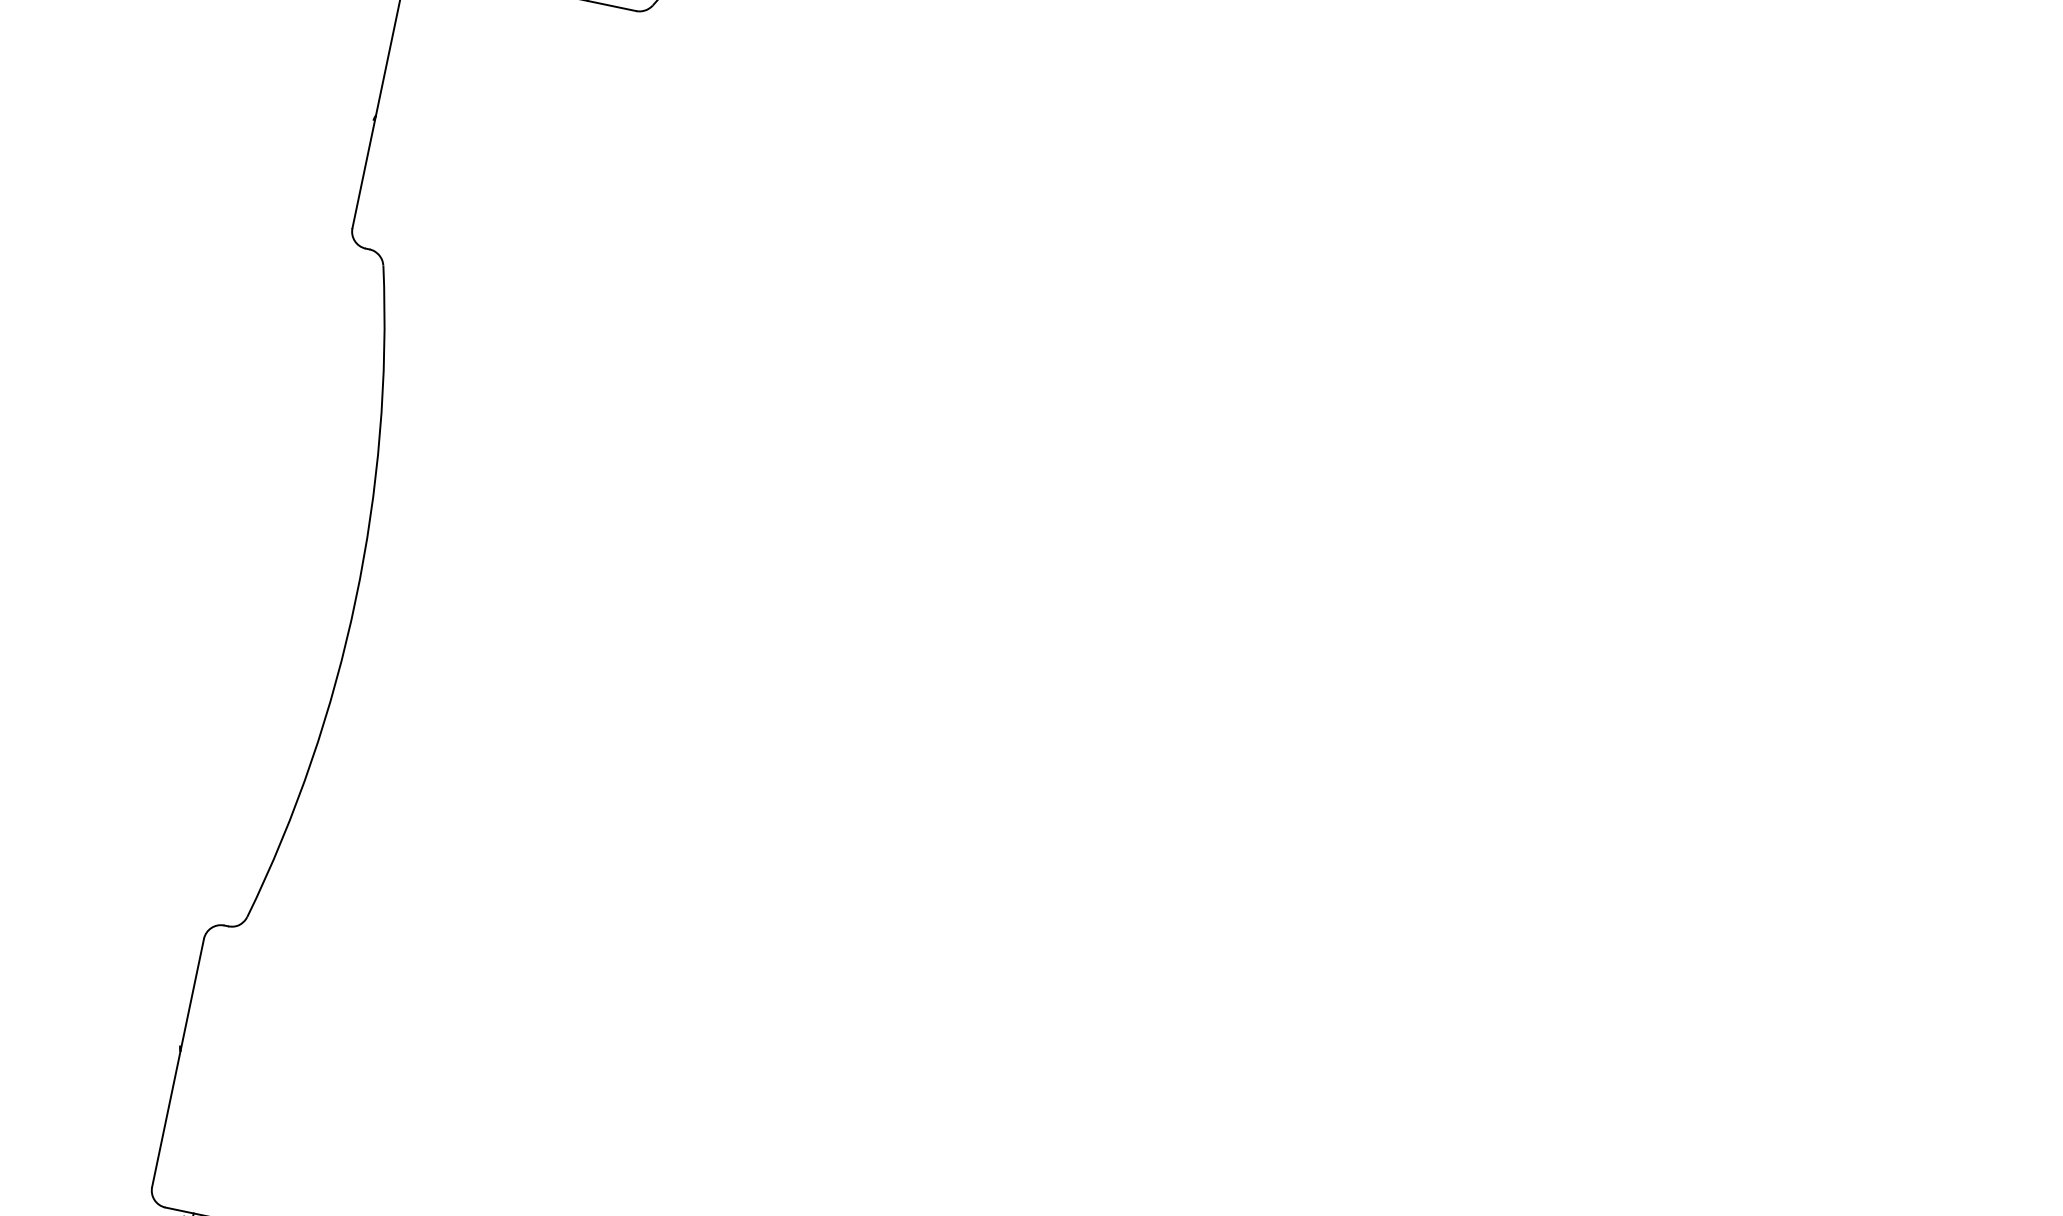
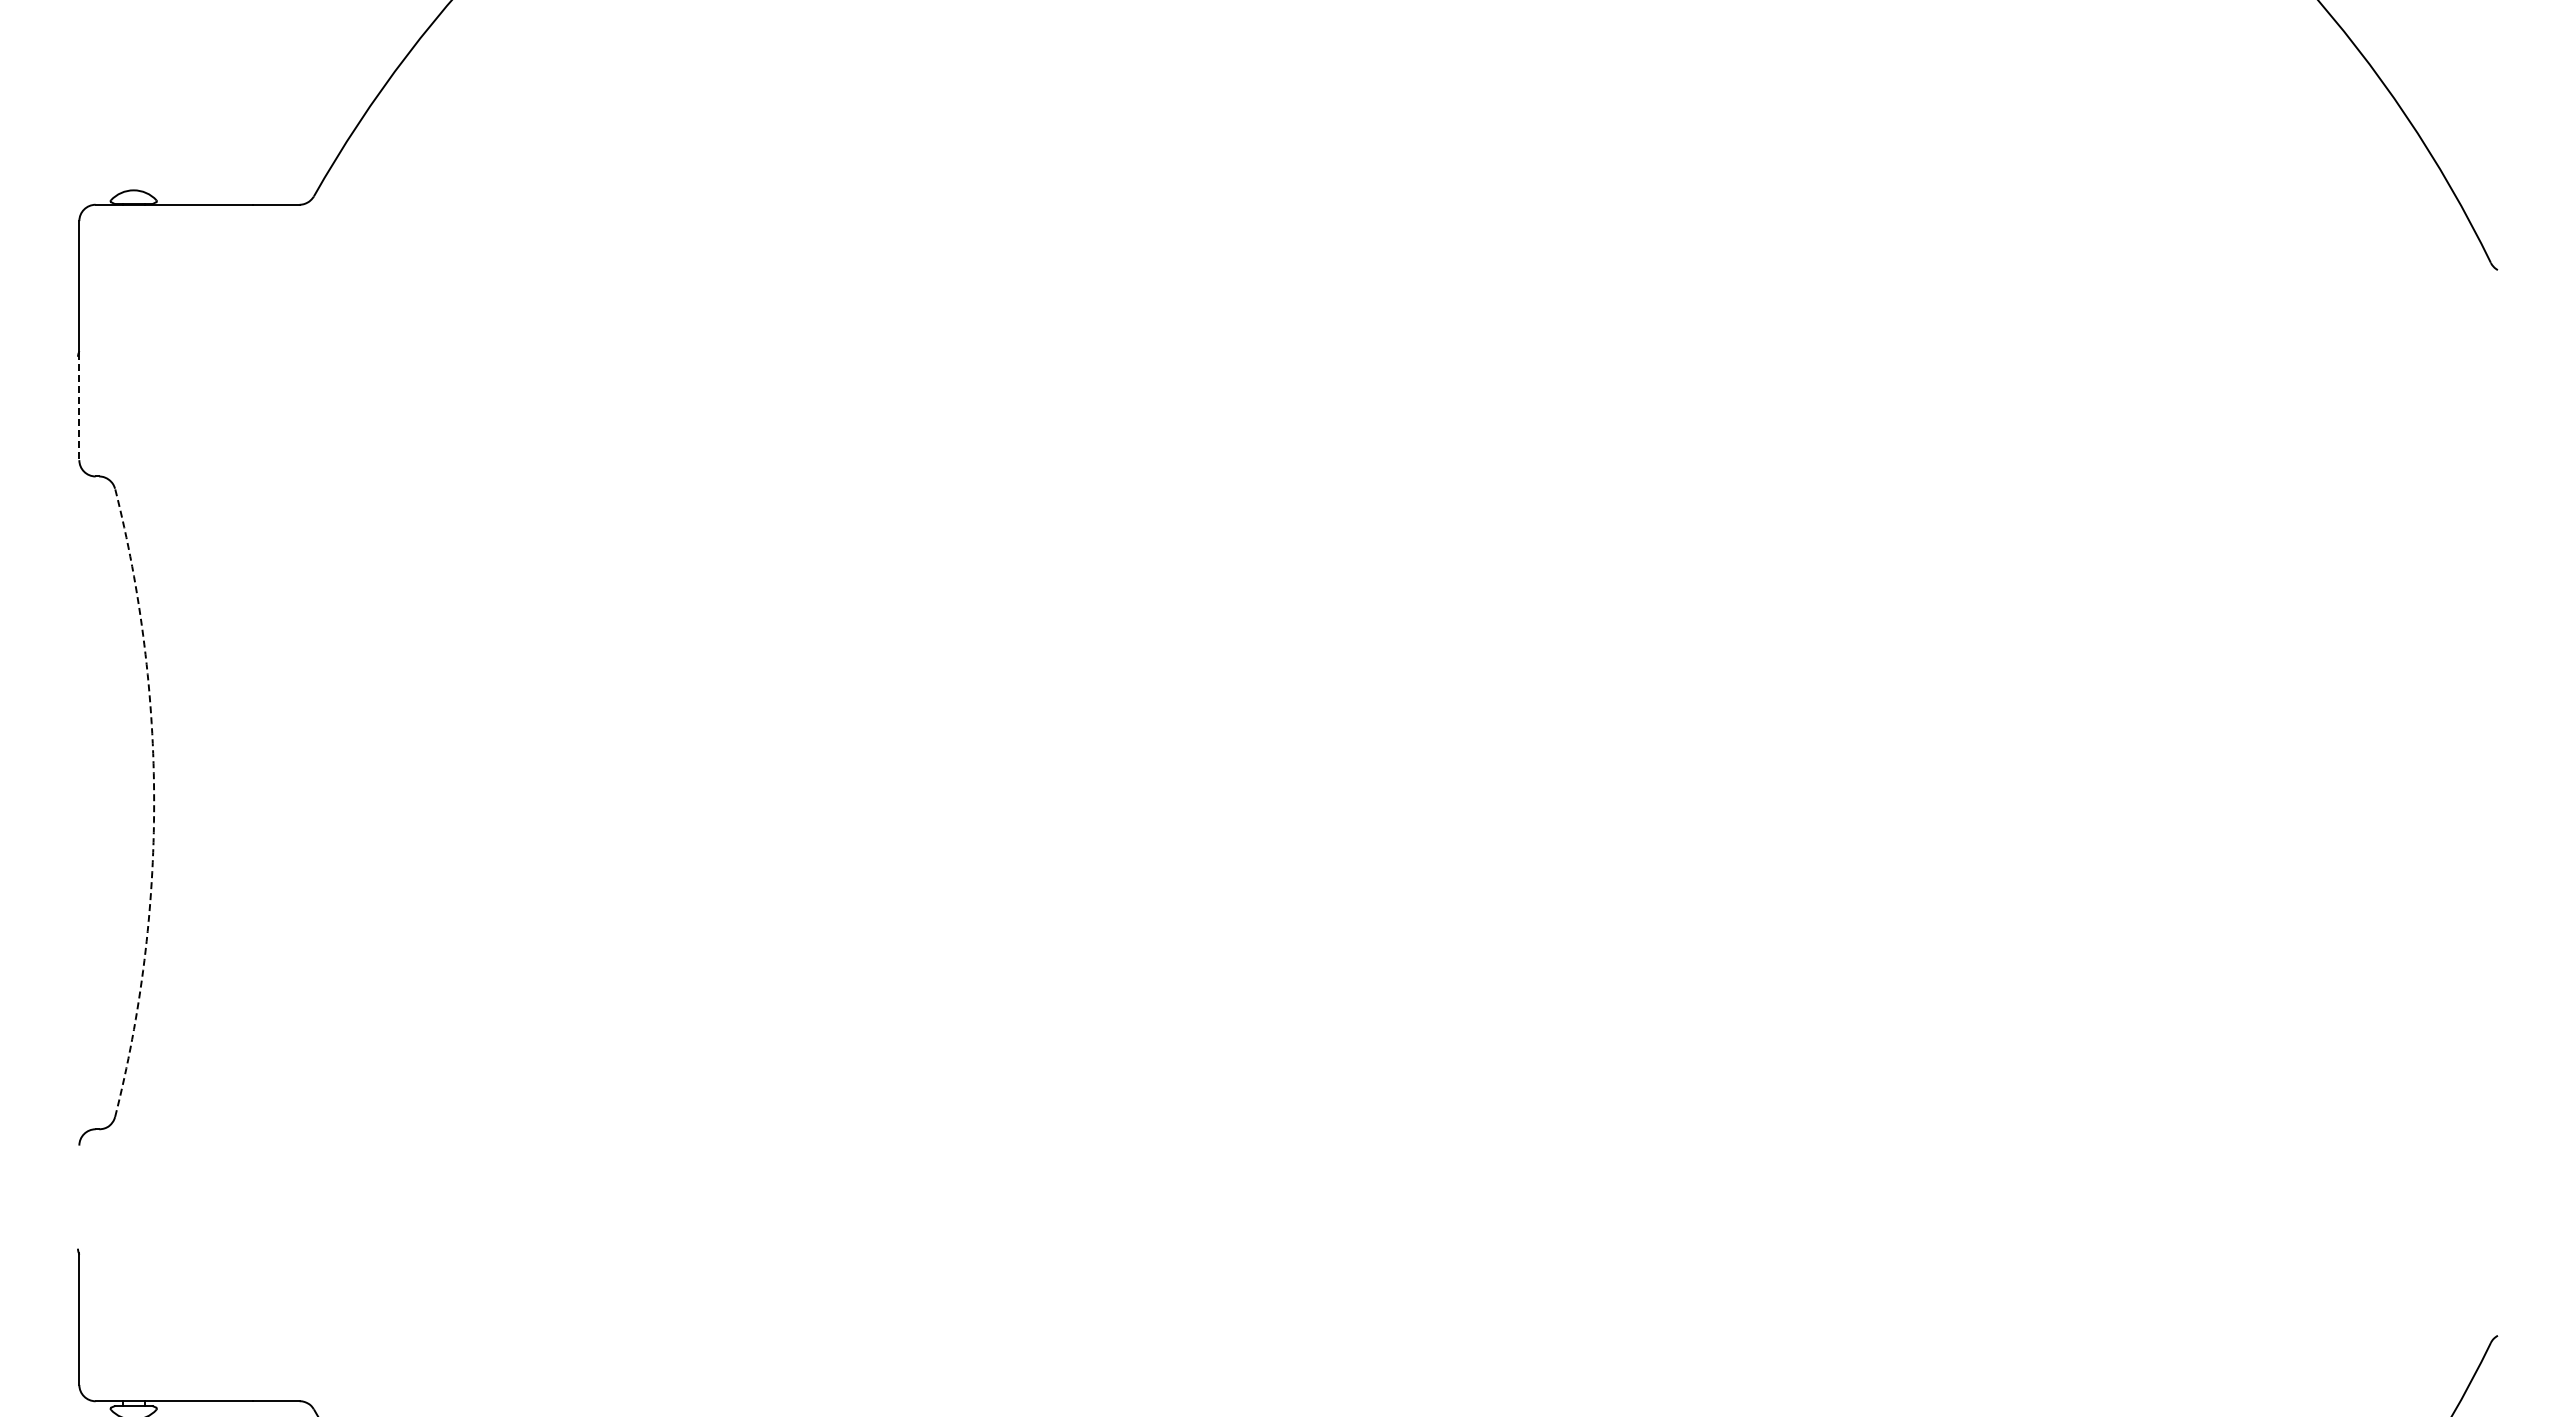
line: (364, 172) -> (79, 406), solid -> dashed
arc: (356, 599) -> (154, 802), solid -> dashed
line: (192, 994) -> (79, 1199), removed

